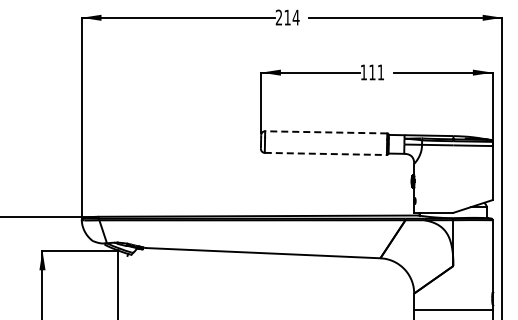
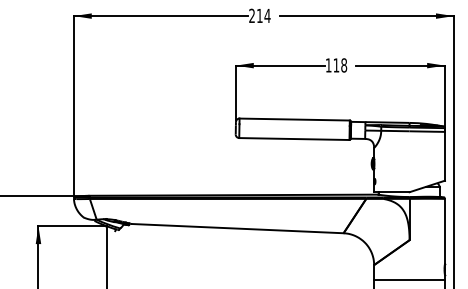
text: (380, 72) -> (343, 65), 111 -> 118
line: (325, 132) -> (294, 119), dashed -> solid
line: (326, 153) -> (294, 138), dashed -> solid

